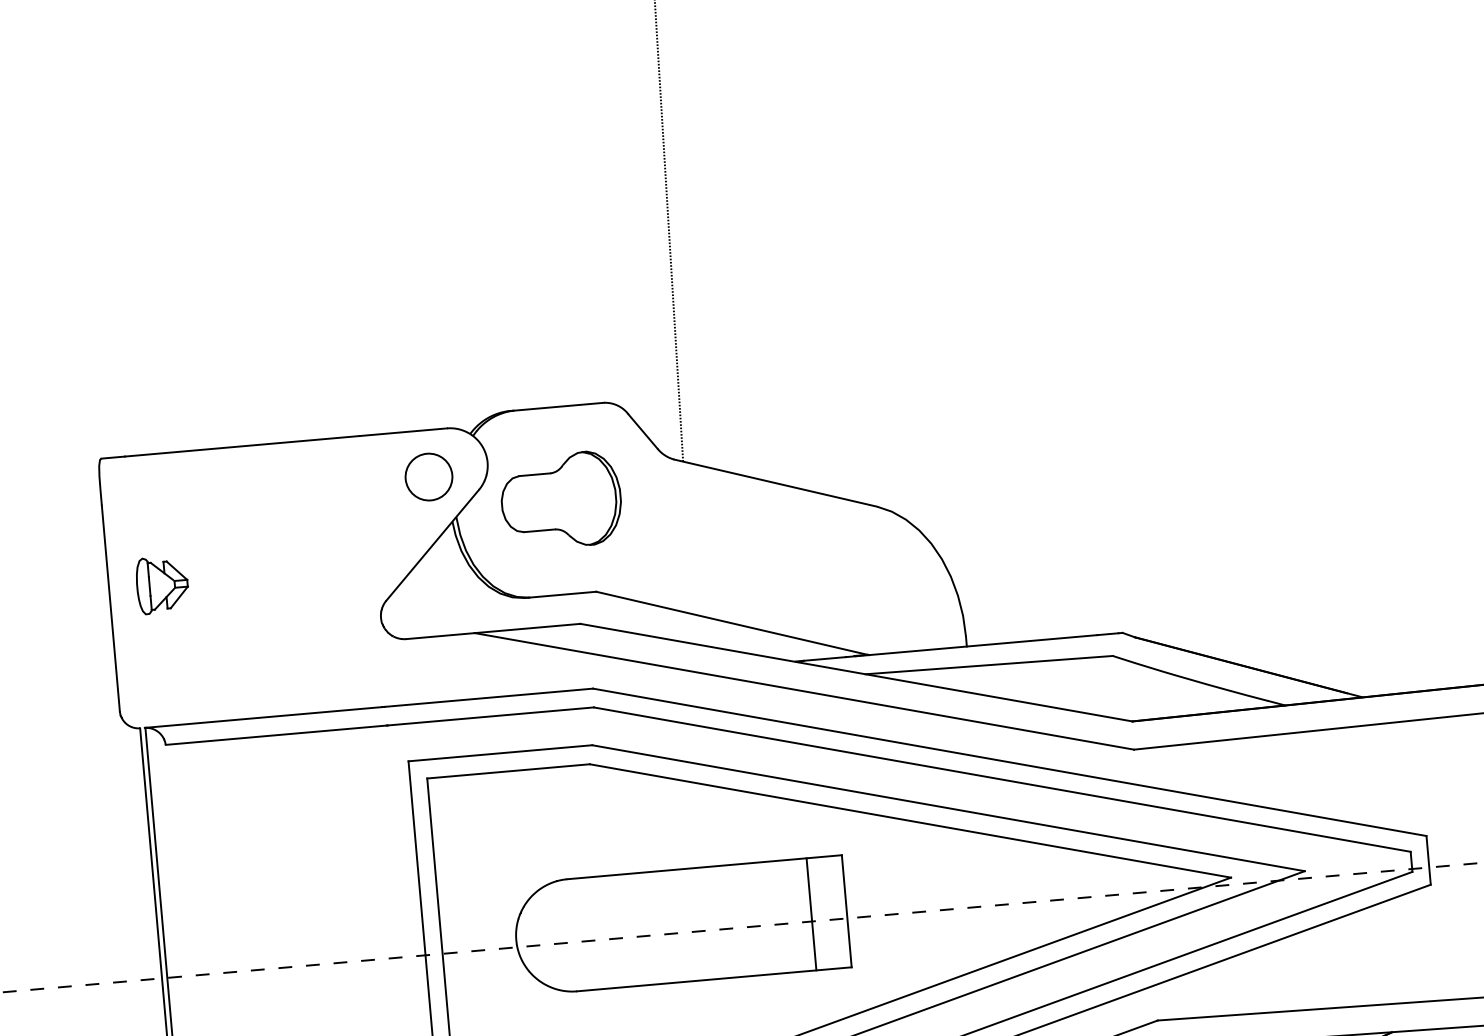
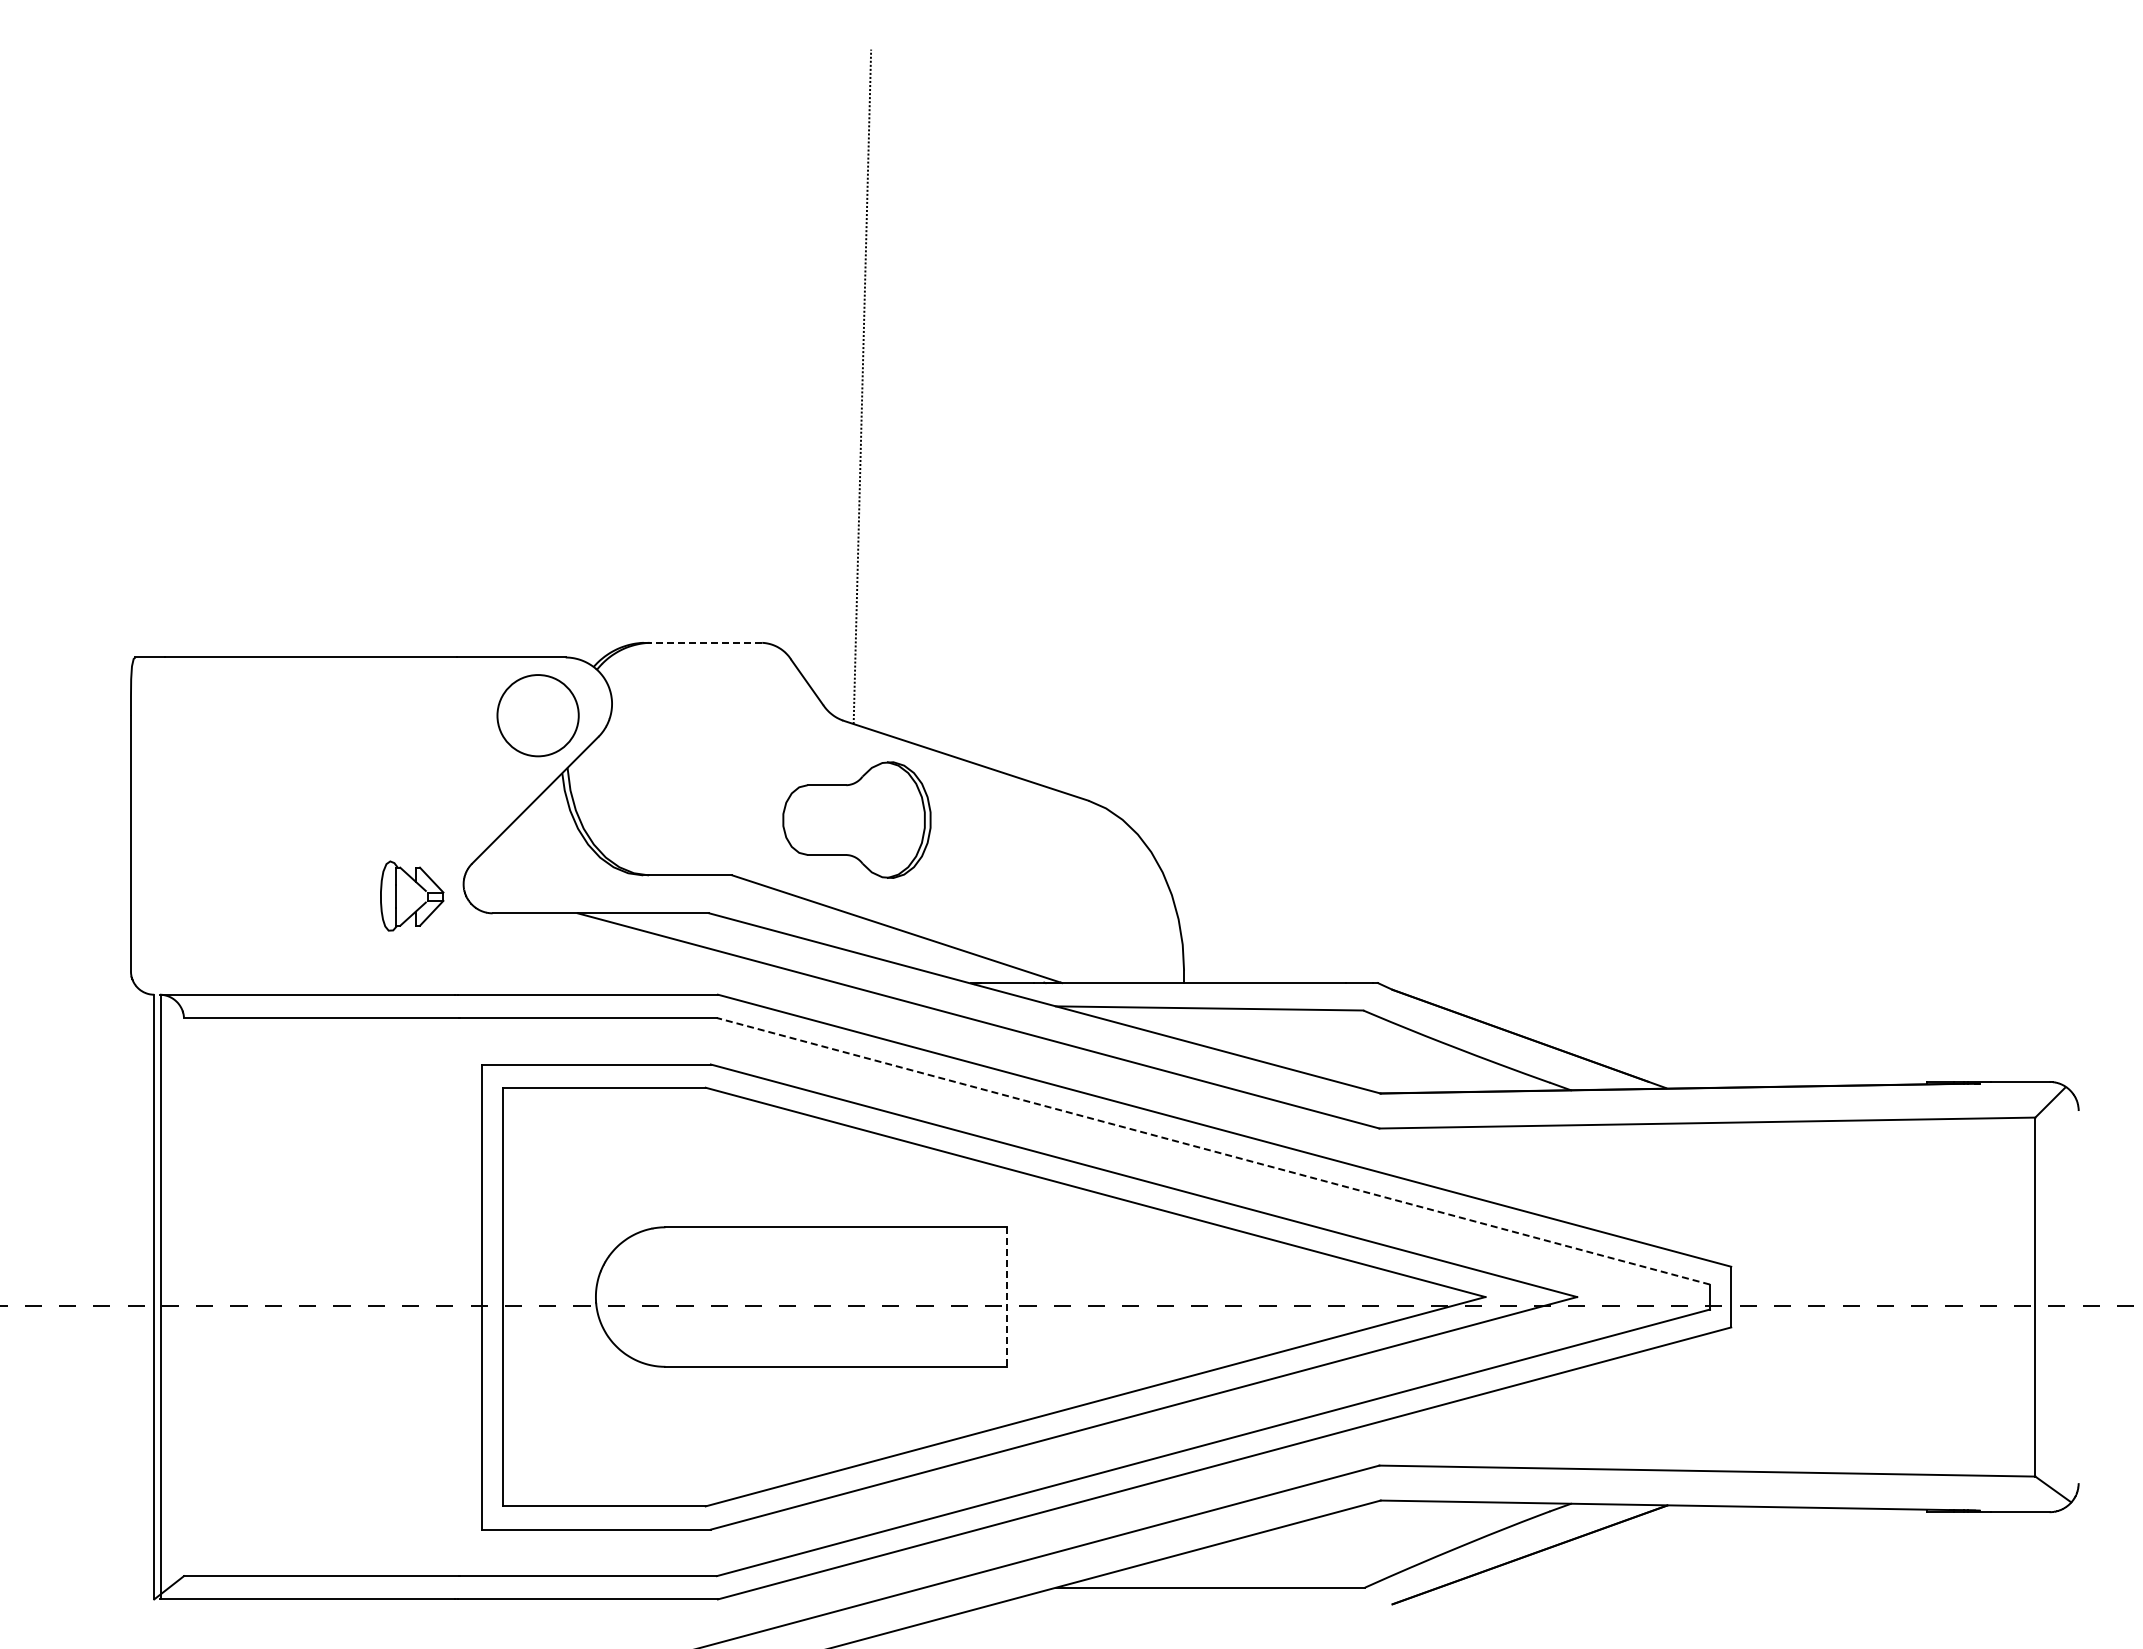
line: (558, 406) -> (705, 642), solid -> dashed
circle: (429, 476) -> (538, 715), size x1.4
part: (560, 500) -> (856, 819), moved
part: (162, 584) -> (412, 895), moved
line: (1001, 779) -> (1212, 1151), solid -> dashed
line: (847, 911) -> (1007, 1297), solid -> dashed
line: (811, 913) -> (963, 1296), removed

